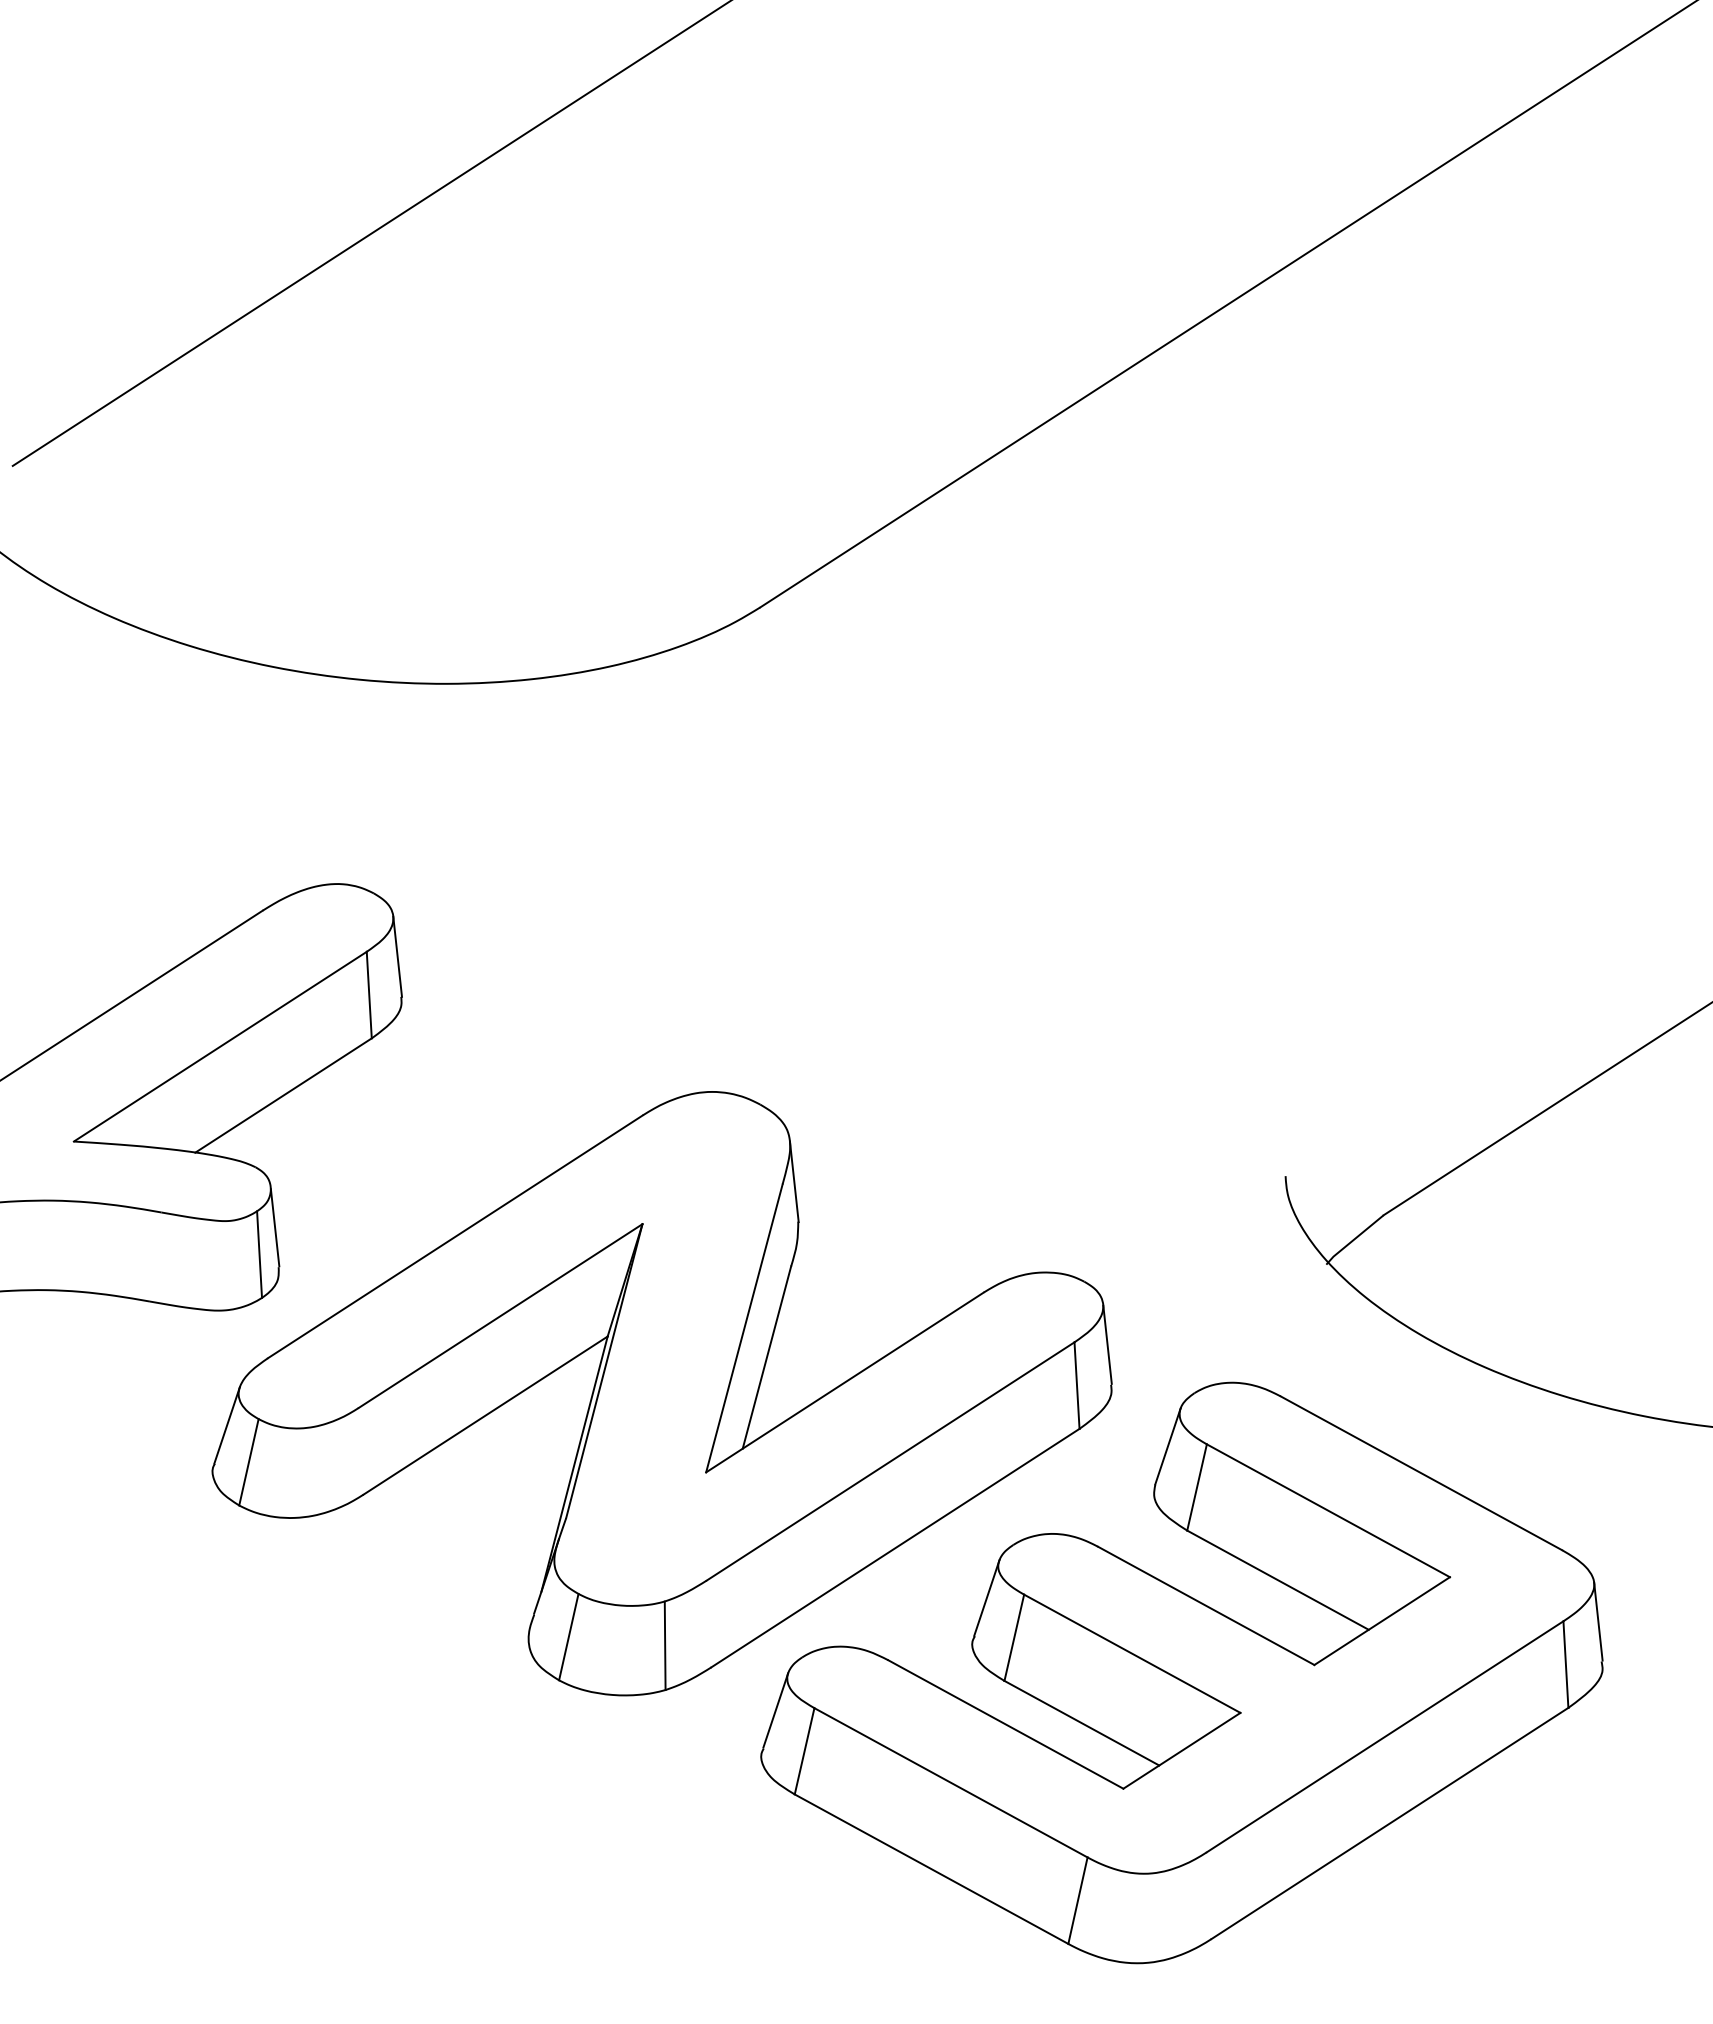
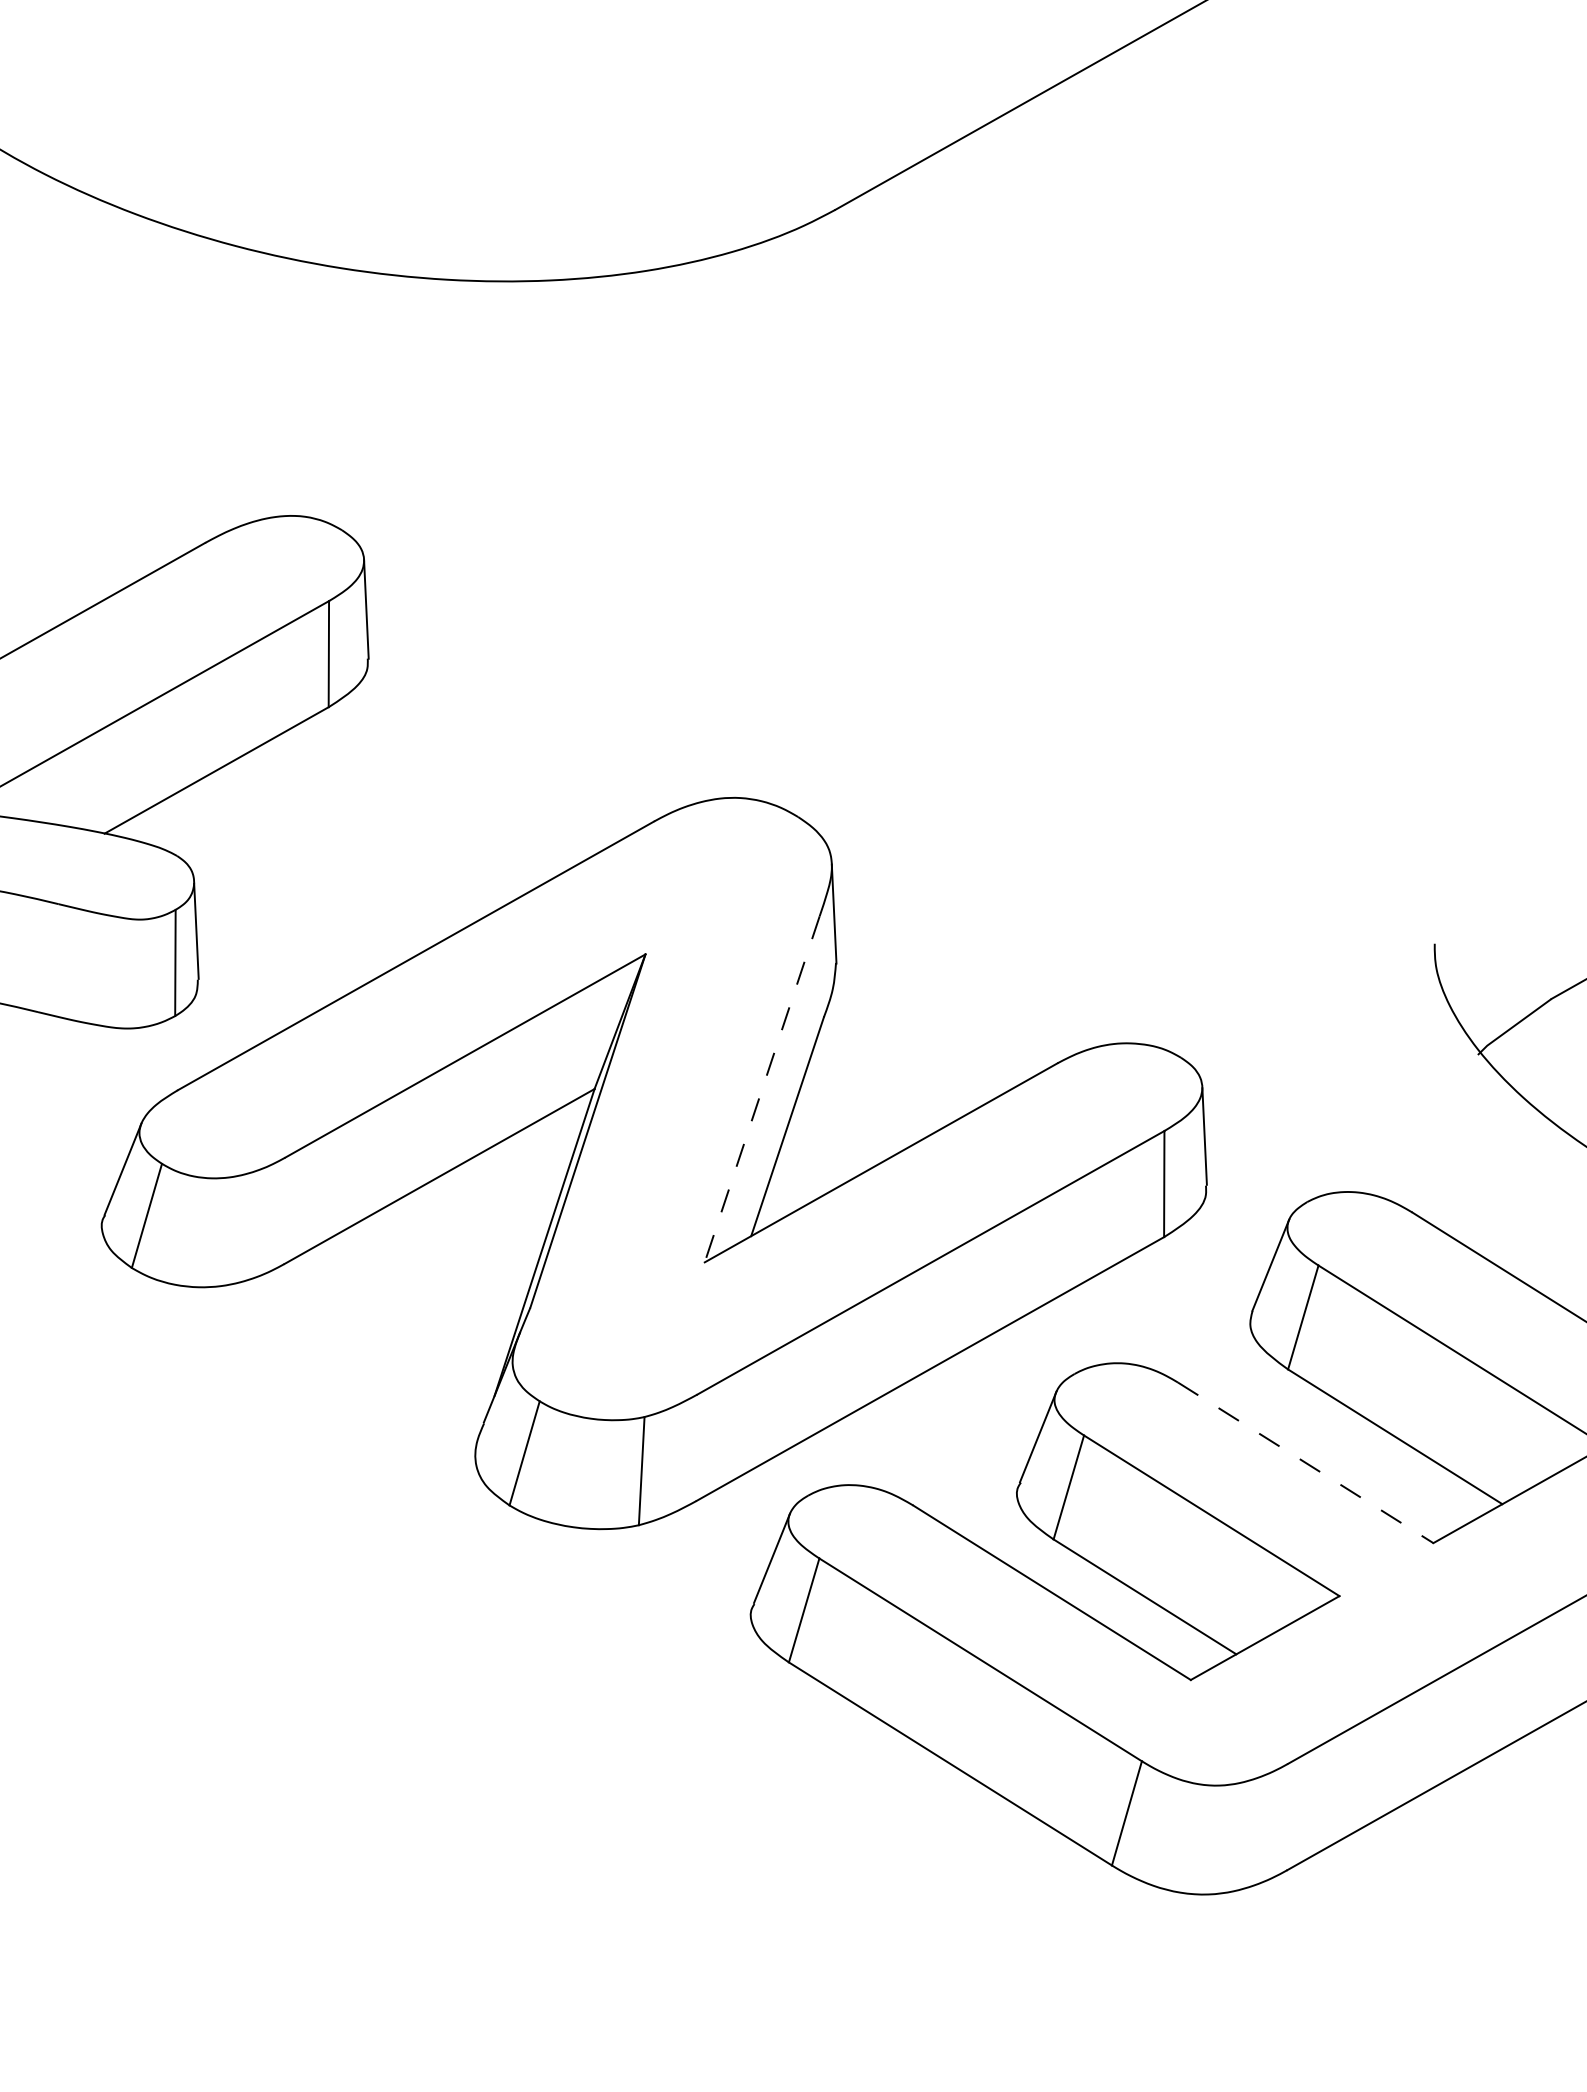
line: (744, 1328) -> (762, 1089), solid -> dashed
line: (1206, 1606) -> (1305, 1463), solid -> dashed

